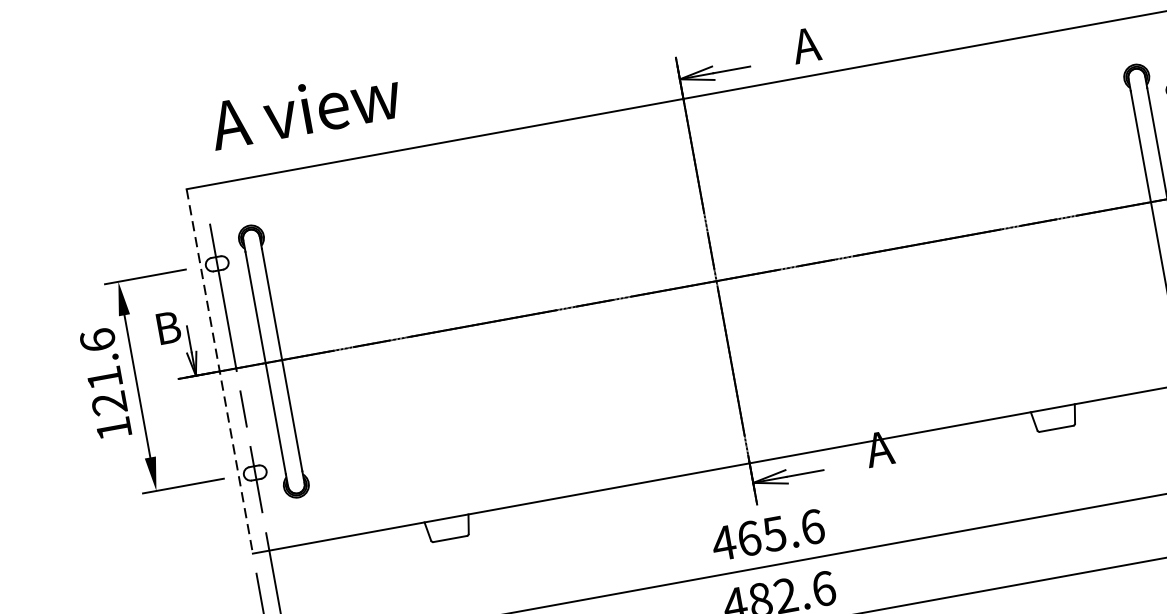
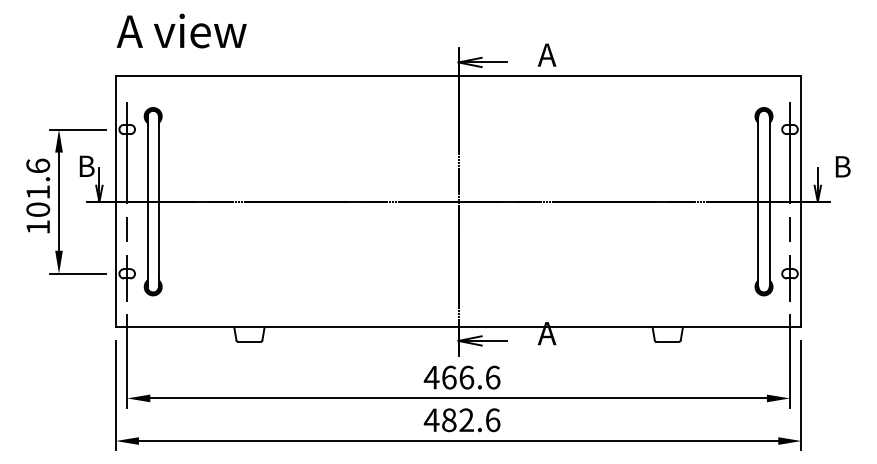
text: (304, 108) -> (181, 30), moved
line: (219, 371) -> (115, 201), dashed -> solid
text: (109, 403) -> (38, 209), 121.6 -> 101.6
text: (774, 533) -> (466, 377), 465.6 -> 466.6

